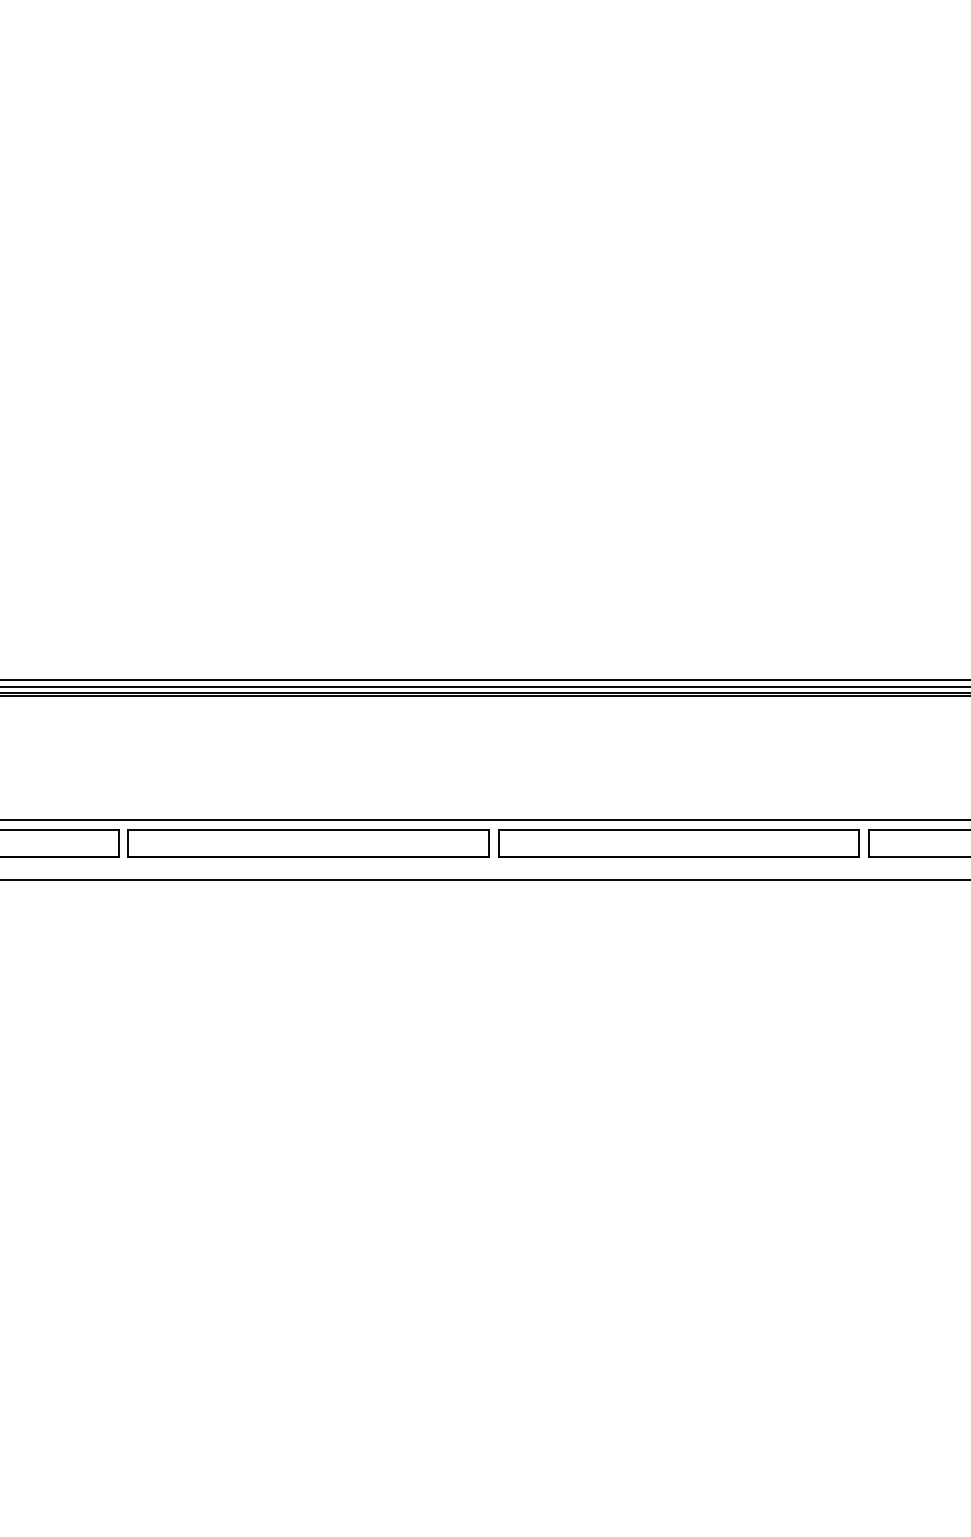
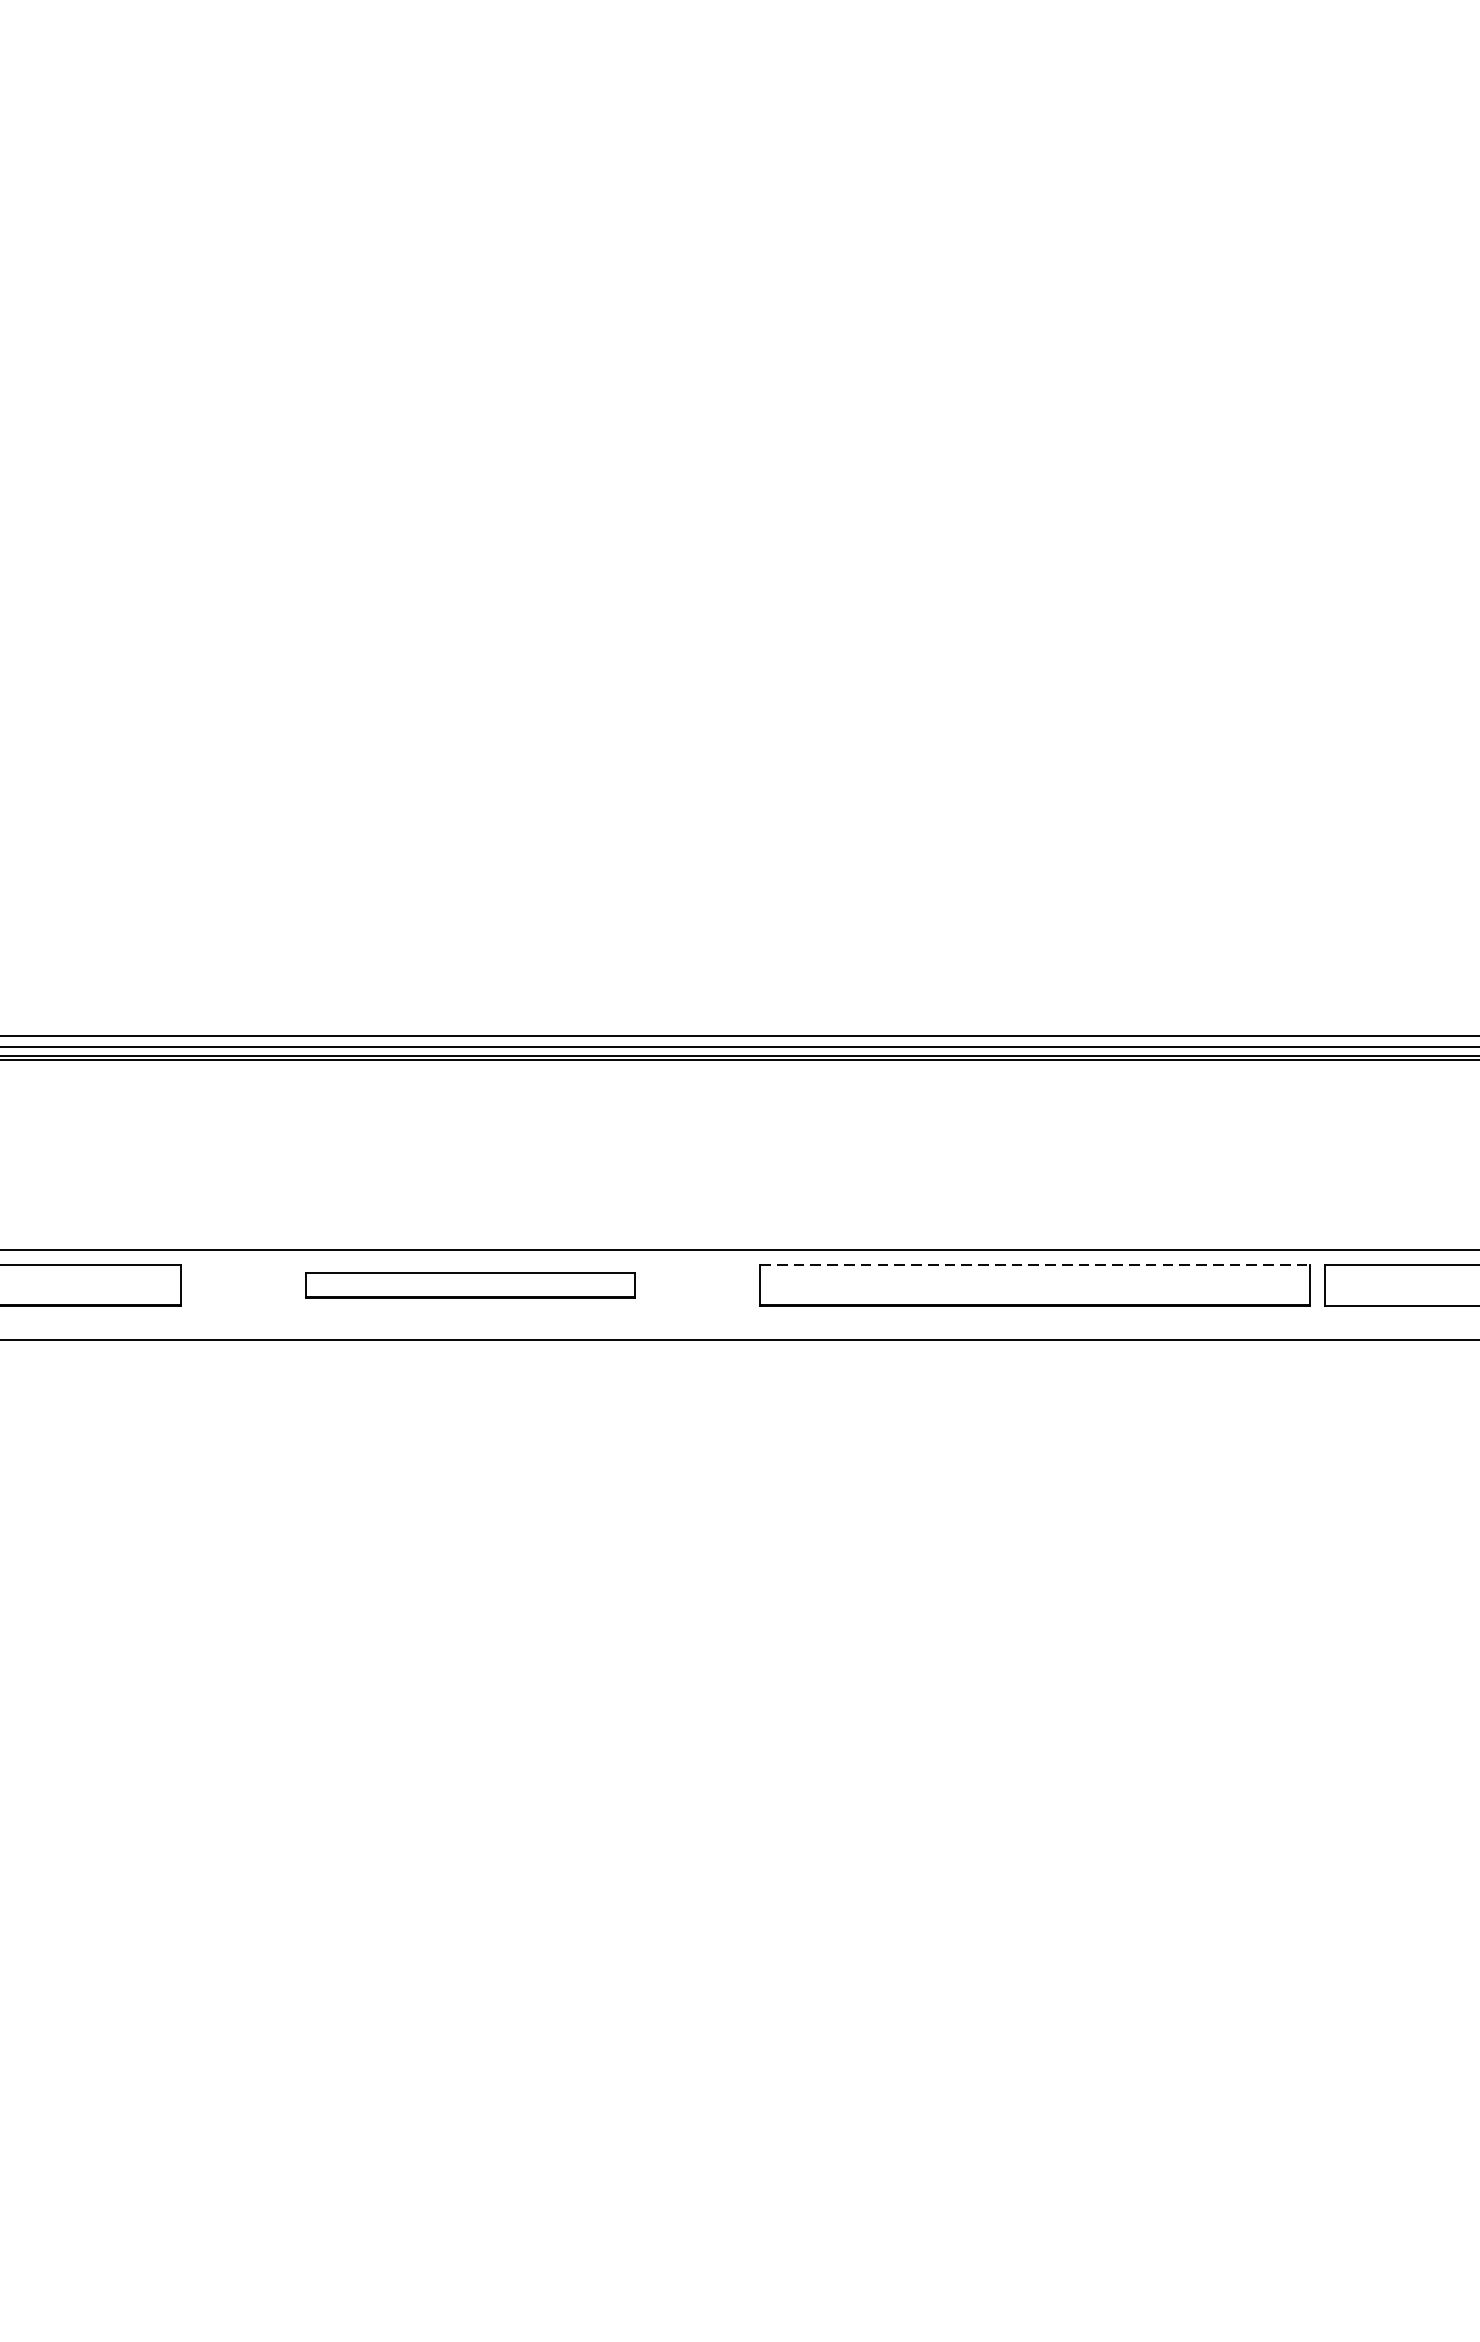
line: (679, 829) -> (1035, 1263), solid -> dashed
part: (308, 843) -> (470, 1285), size x0.6

